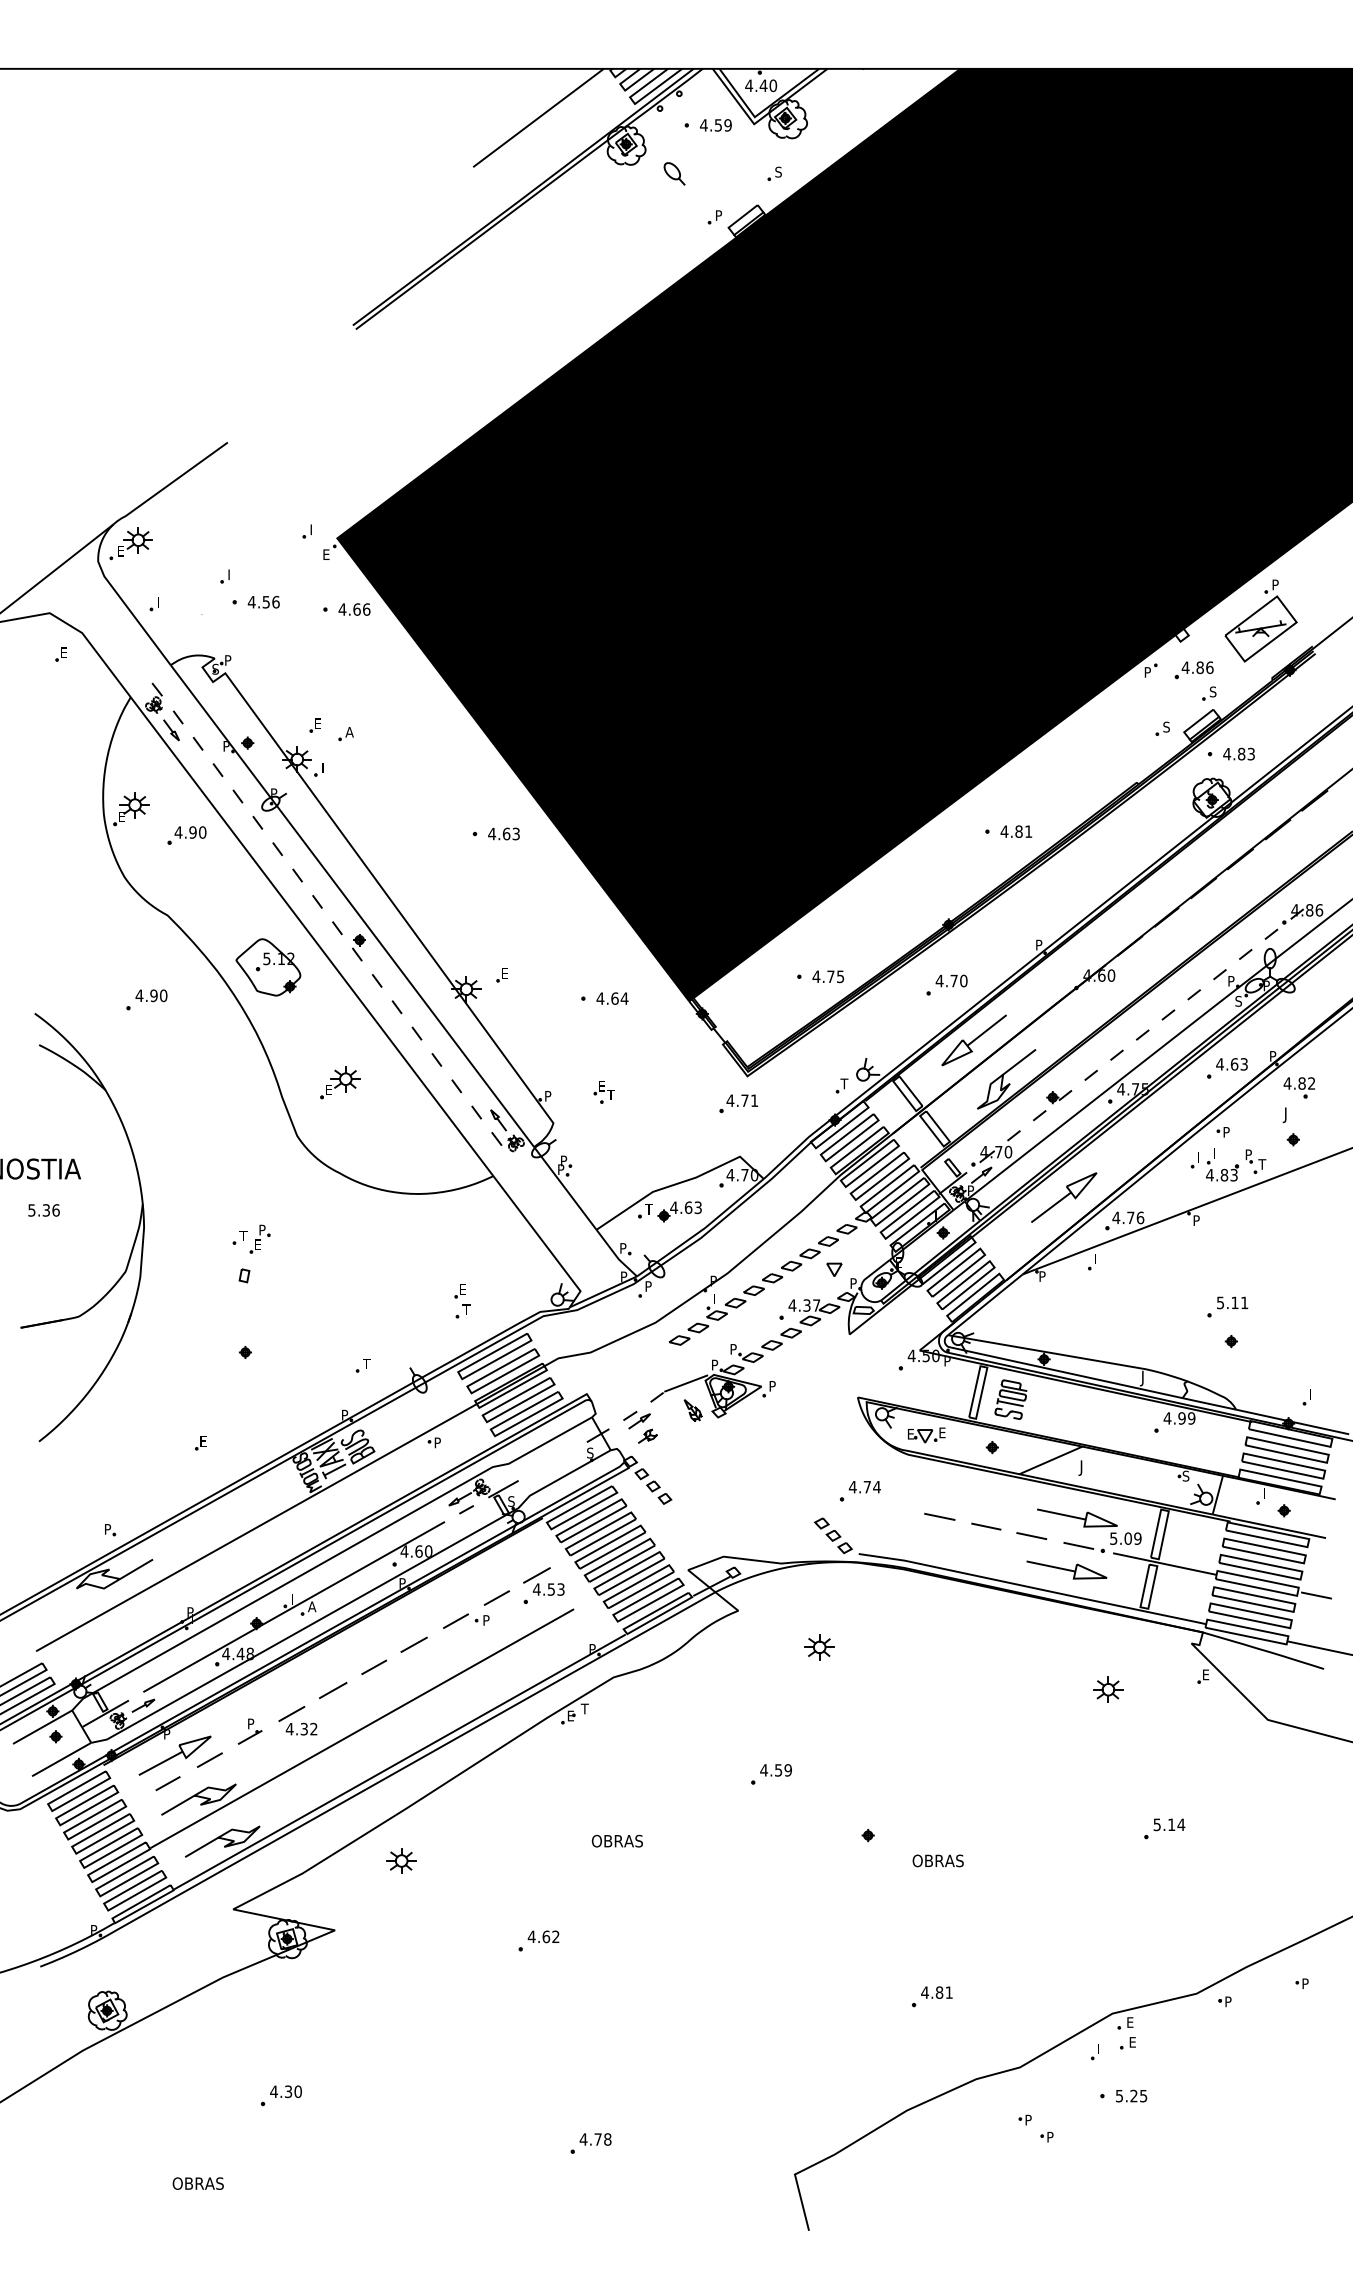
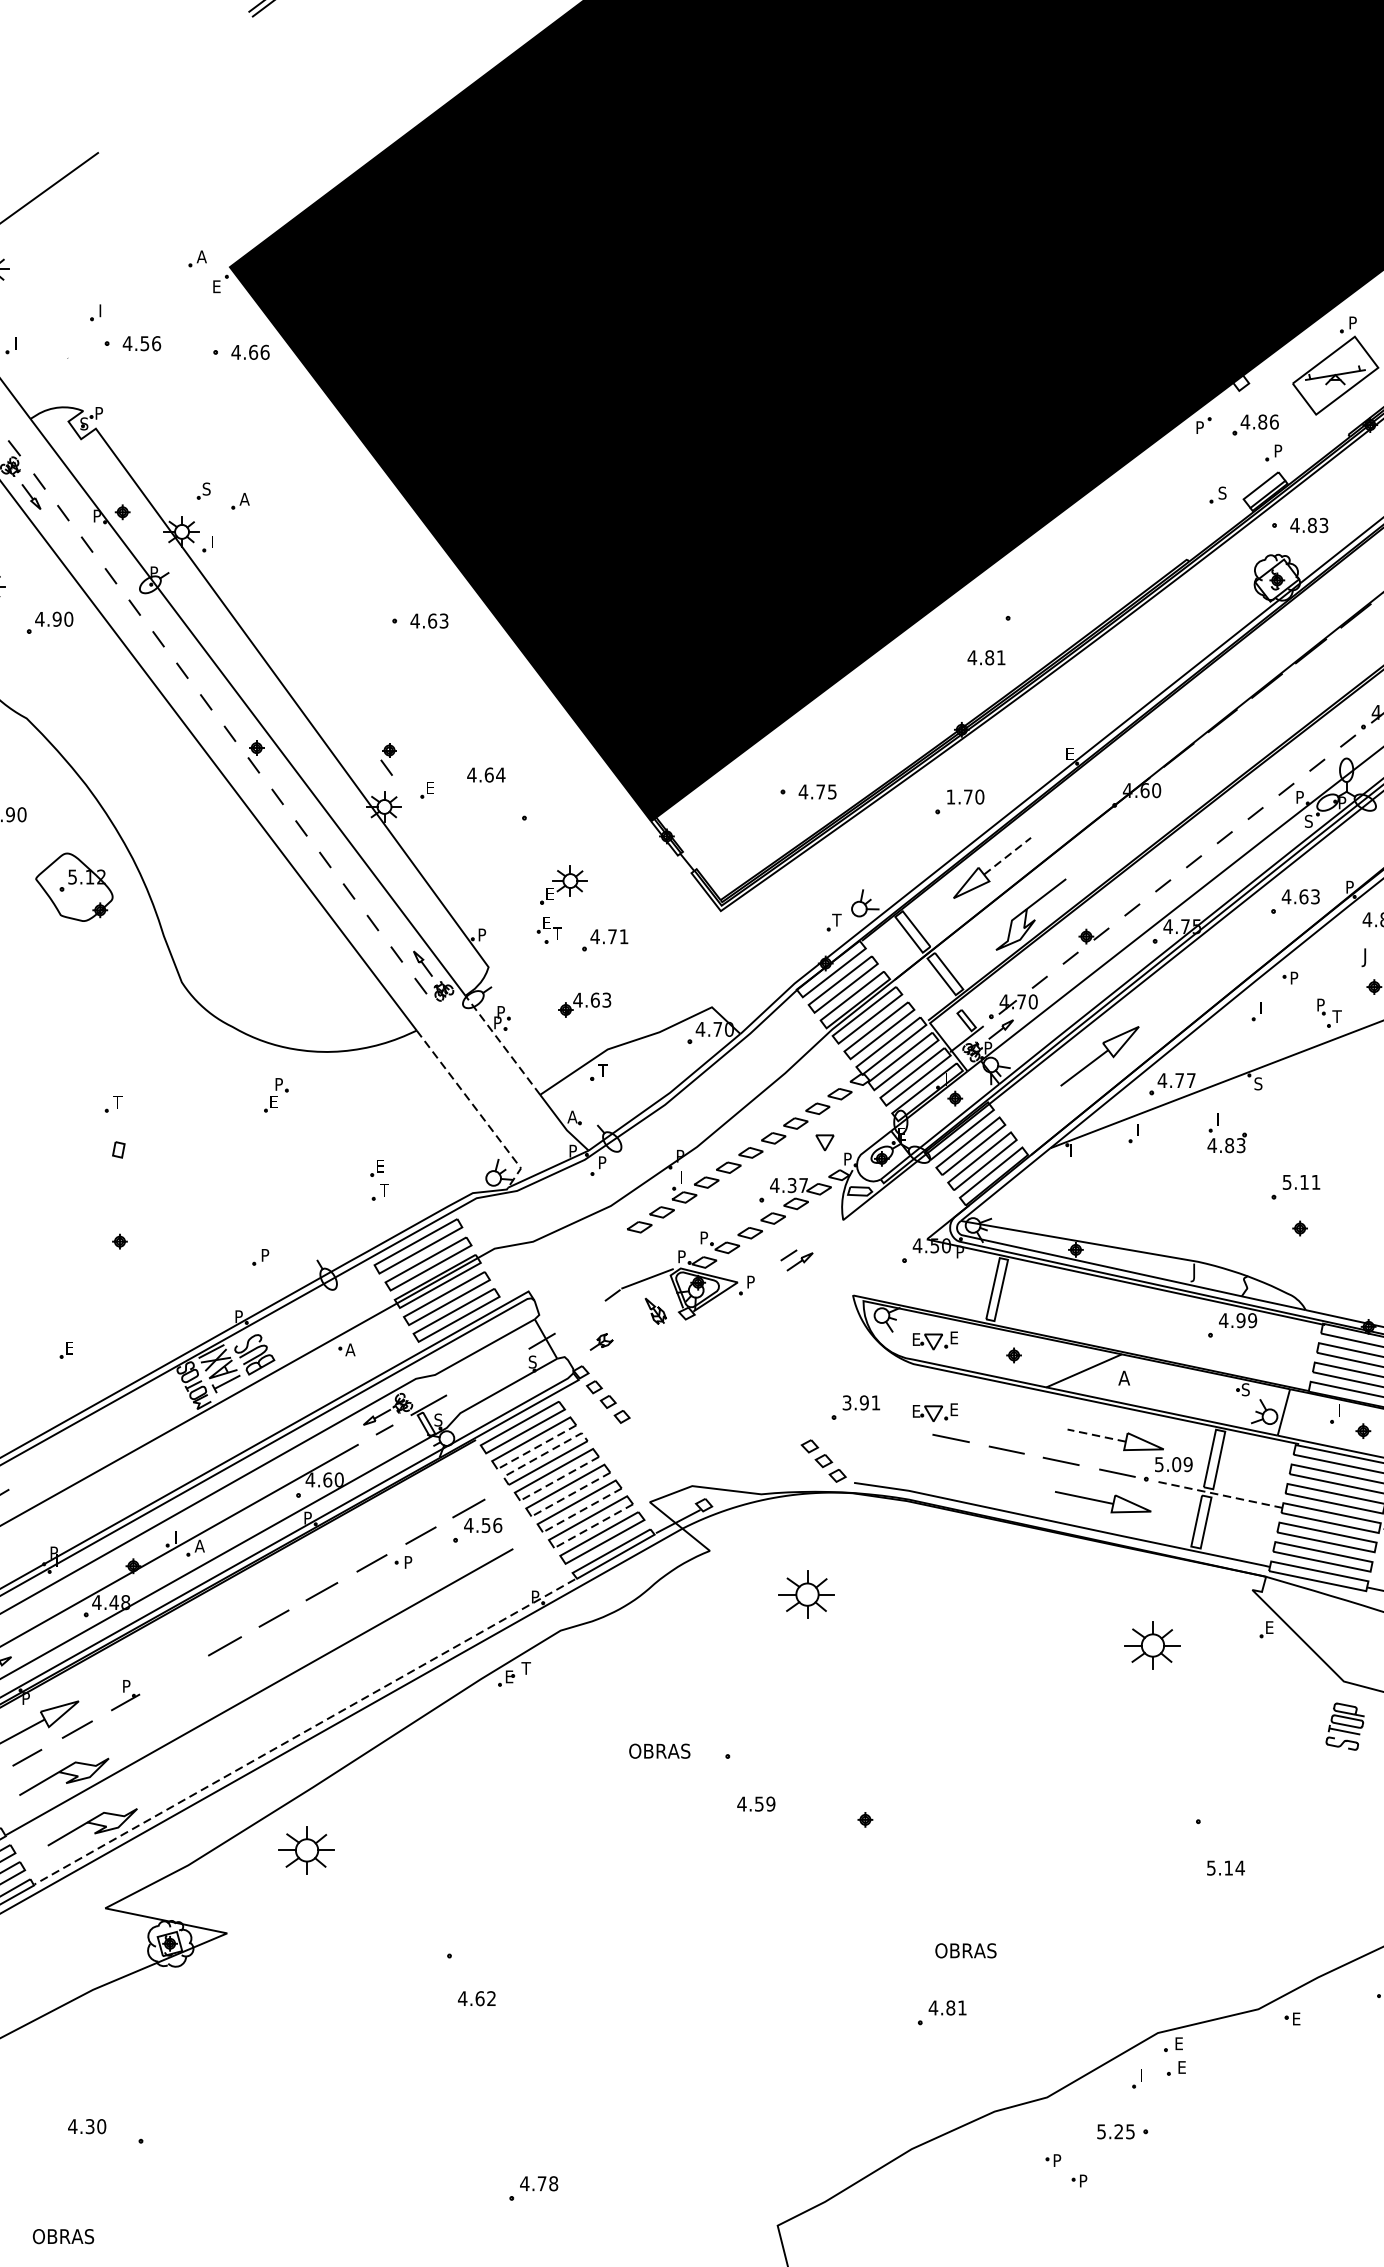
text: (313, 529) -> (201, 256), I -> A
text: (1212, 691) -> (1277, 450), S -> P
text: (317, 723) -> (206, 488), E -> S
text: (1016, 831) -> (986, 657), moved
text: (1039, 944) -> (1070, 753), P -> E
part: (469, 949) -> (388, 759), added
part: (268, 967) -> (74, 887), moved
text: (939, 980) -> (950, 796), 4.70 -> 1.70
text: (612, 998) -> (486, 774), moved
line: (986, 1030) -> (1006, 856), solid -> dashed
part: (340, 1082) -> (564, 884), moved
part: (738, 1103) -> (604, 940), moved
part: (1222, 1164) -> (1227, 1132), moved
line: (565, 1188) -> (503, 1045), solid -> dashed
part: (679, 1211) -> (584, 1004), moved
text: (1140, 1217) -> (1191, 1080), 4.76 -> 4.77
text: (1196, 1220) -> (1258, 1083), P -> S
part: (259, 1238) -> (275, 1094), moved
line: (543, 1242) -> (476, 1110), solid -> dashed
text: (623, 1248) -> (572, 1117), P -> A
text: (1042, 1276) -> (1074, 1150), P -> I
text: (366, 1363) -> (264, 1254), T -> P
part: (1010, 1399) -> (1344, 1726), moved
part: (636, 1420) -> (796, 1260), moved
text: (437, 1442) -> (349, 1349), P -> A
text: (1083, 1467) -> (1123, 1379), J -> A
text: (864, 1486) -> (860, 1402), 4.74 -> 3.91
part: (926, 1495) -> (935, 1412), added
line: (1061, 1514) -> (1096, 1435), solid -> dashed
line: (593, 1524) -> (536, 1447), solid -> dashed
line: (599, 1530) -> (543, 1454), solid -> dashed
line: (612, 1550) -> (559, 1478), solid -> dashed
line: (622, 1563) -> (571, 1494), solid -> dashed
line: (1164, 1564) -> (1220, 1495), solid -> dashed
line: (631, 1576) -> (582, 1509), solid -> dashed
text: (560, 1589) -> (497, 1525), 4.53 -> 4.56
line: (641, 1590) -> (594, 1526), solid -> dashed
part: (819, 1647) -> (807, 1594), size x1.6
part: (1108, 1689) -> (1153, 1645), size x1.6
part: (297, 1720) -> (182, 1682), removed
line: (399, 1762) -> (304, 1732), solid -> dashed
text: (775, 1770) -> (755, 1804), moved
text: (1169, 1824) -> (1226, 1867), moved
text: (616, 1840) -> (658, 1750), moved
part: (401, 1860) -> (306, 1849), size x1.6
text: (937, 1860) -> (965, 1950), moved
text: (543, 1936) -> (476, 1998), moved
text: (1228, 2001) -> (1296, 2018), P -> E
text: (285, 2091) -> (86, 2126), moved
text: (1131, 2095) -> (1115, 2131), moved

